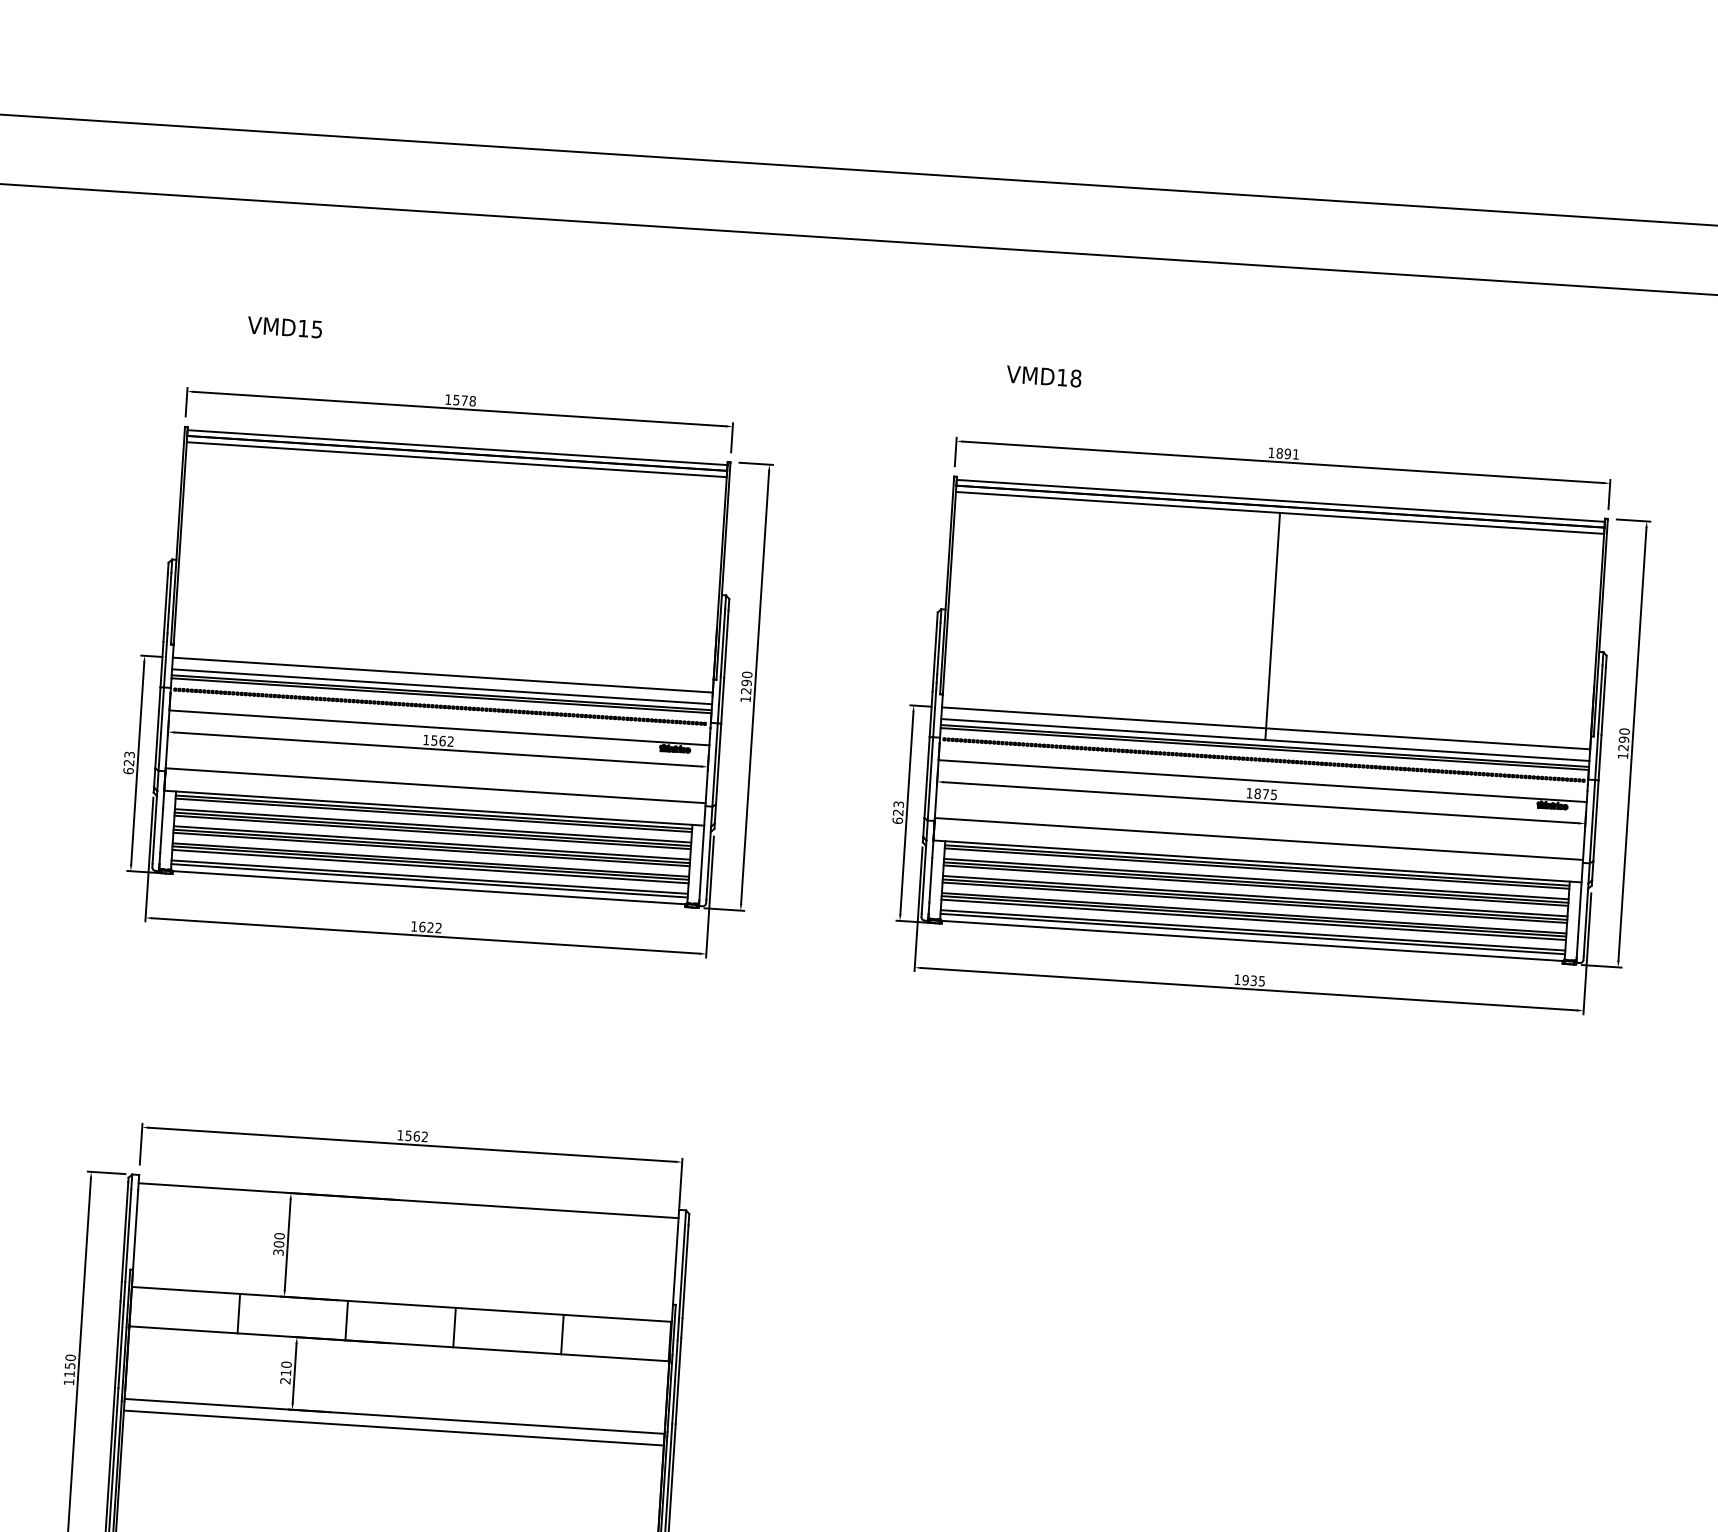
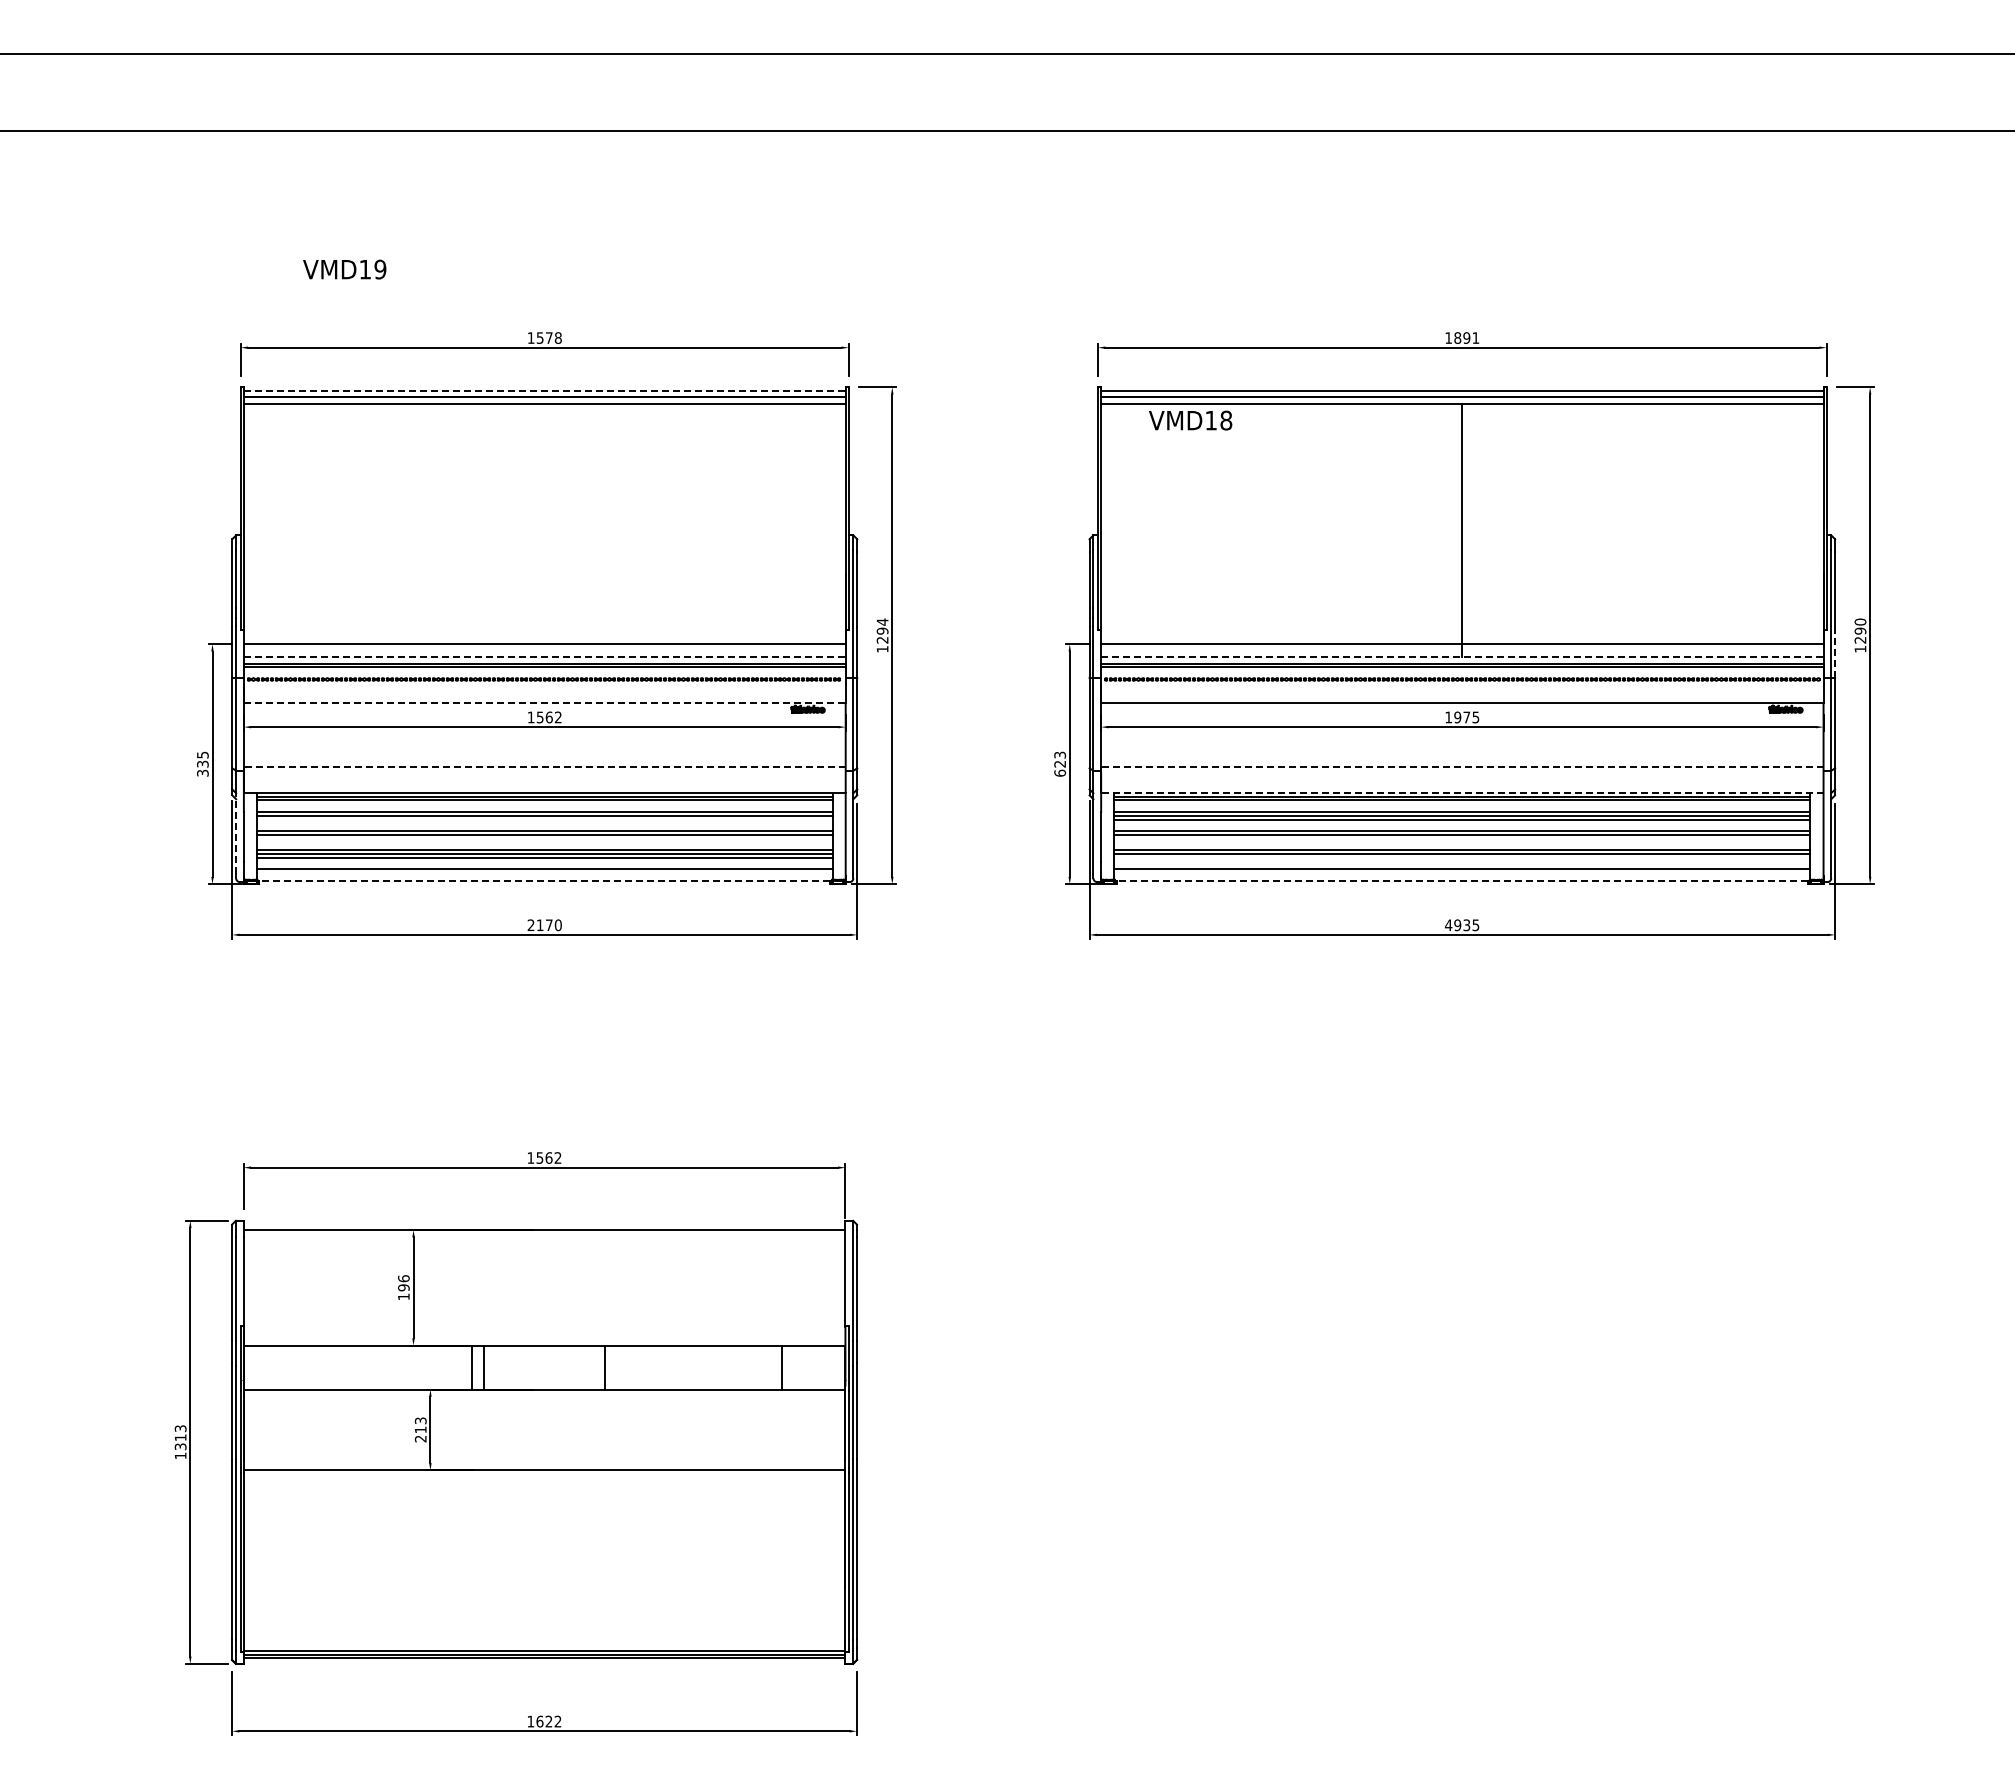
text: (317, 329) -> (380, 269), VMD15 -> VMD19
text: (1043, 376) -> (1190, 420), moved
line: (457, 447) -> (544, 390), solid -> dashed
text: (747, 674) -> (882, 621), 1290 -> 1294
line: (441, 687) -> (544, 657), solid -> dashed
line: (439, 728) -> (544, 703), solid -> dashed
line: (1265, 740) -> (1462, 657), solid -> dashed
line: (1600, 757) -> (1835, 652), solid -> dashed
text: (128, 762) -> (202, 763), 623 -> 335
line: (435, 785) -> (544, 767), solid -> dashed
text: (1257, 793) -> (1457, 717), 1875 -> 1975
line: (155, 827) -> (236, 833), solid -> dashed
line: (432, 832) -> (544, 819), removed
line: (1258, 838) -> (1461, 767), solid -> dashed
line: (431, 849) -> (544, 838), removed
line: (1256, 861) -> (1461, 792), solid -> dashed
line: (429, 880) -> (544, 873), removed
line: (428, 888) -> (544, 881), solid -> dashed
line: (1254, 902) -> (1462, 838), removed
line: (1253, 919) -> (1462, 857), removed
text: (426, 927) -> (544, 925), 1622 -> 2170
line: (1252, 934) -> (1462, 873), removed
line: (1252, 941) -> (1462, 881), solid -> dashed
text: (1237, 979) -> (1448, 924), 1935 -> 4935
text: (278, 1244) -> (403, 1287), 300 -> 196
line: (239, 1313) -> (472, 1367), moved
line: (562, 1334) -> (781, 1367), moved
text: (286, 1364) -> (420, 1420), 210 -> 213
text: (69, 1365) -> (180, 1437), 1150 -> 1313
line: (393, 1428) -> (544, 1483), removed

